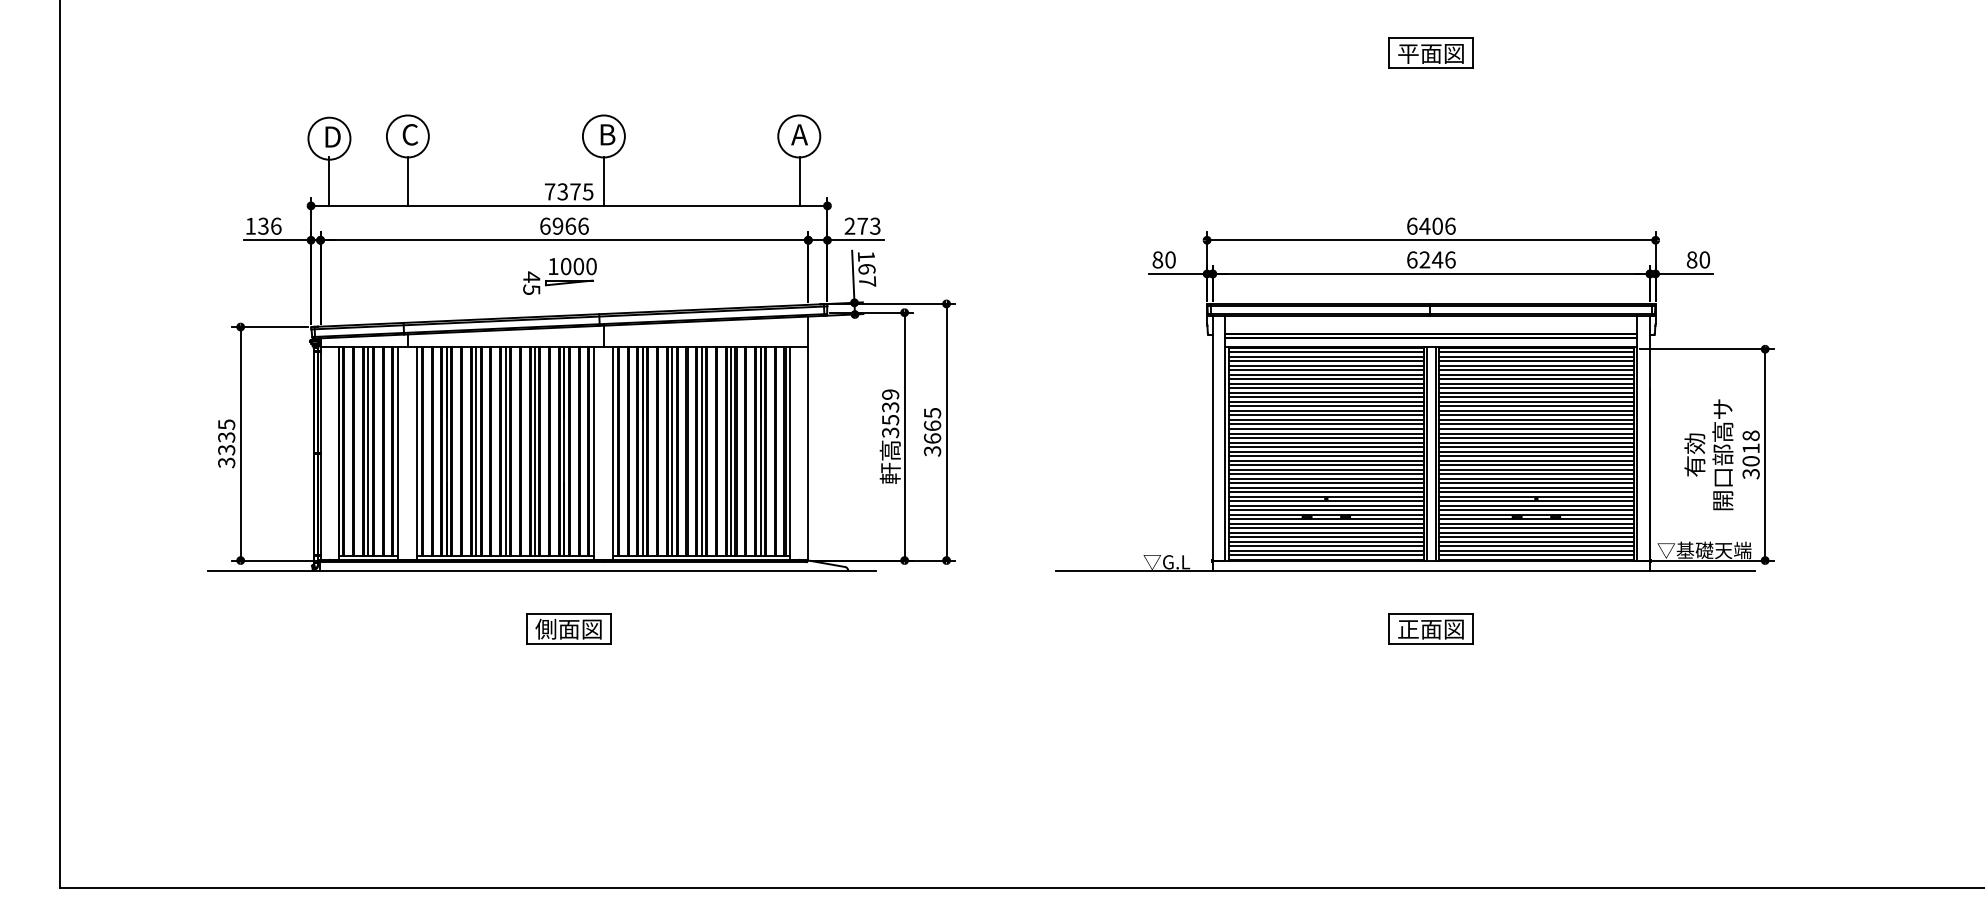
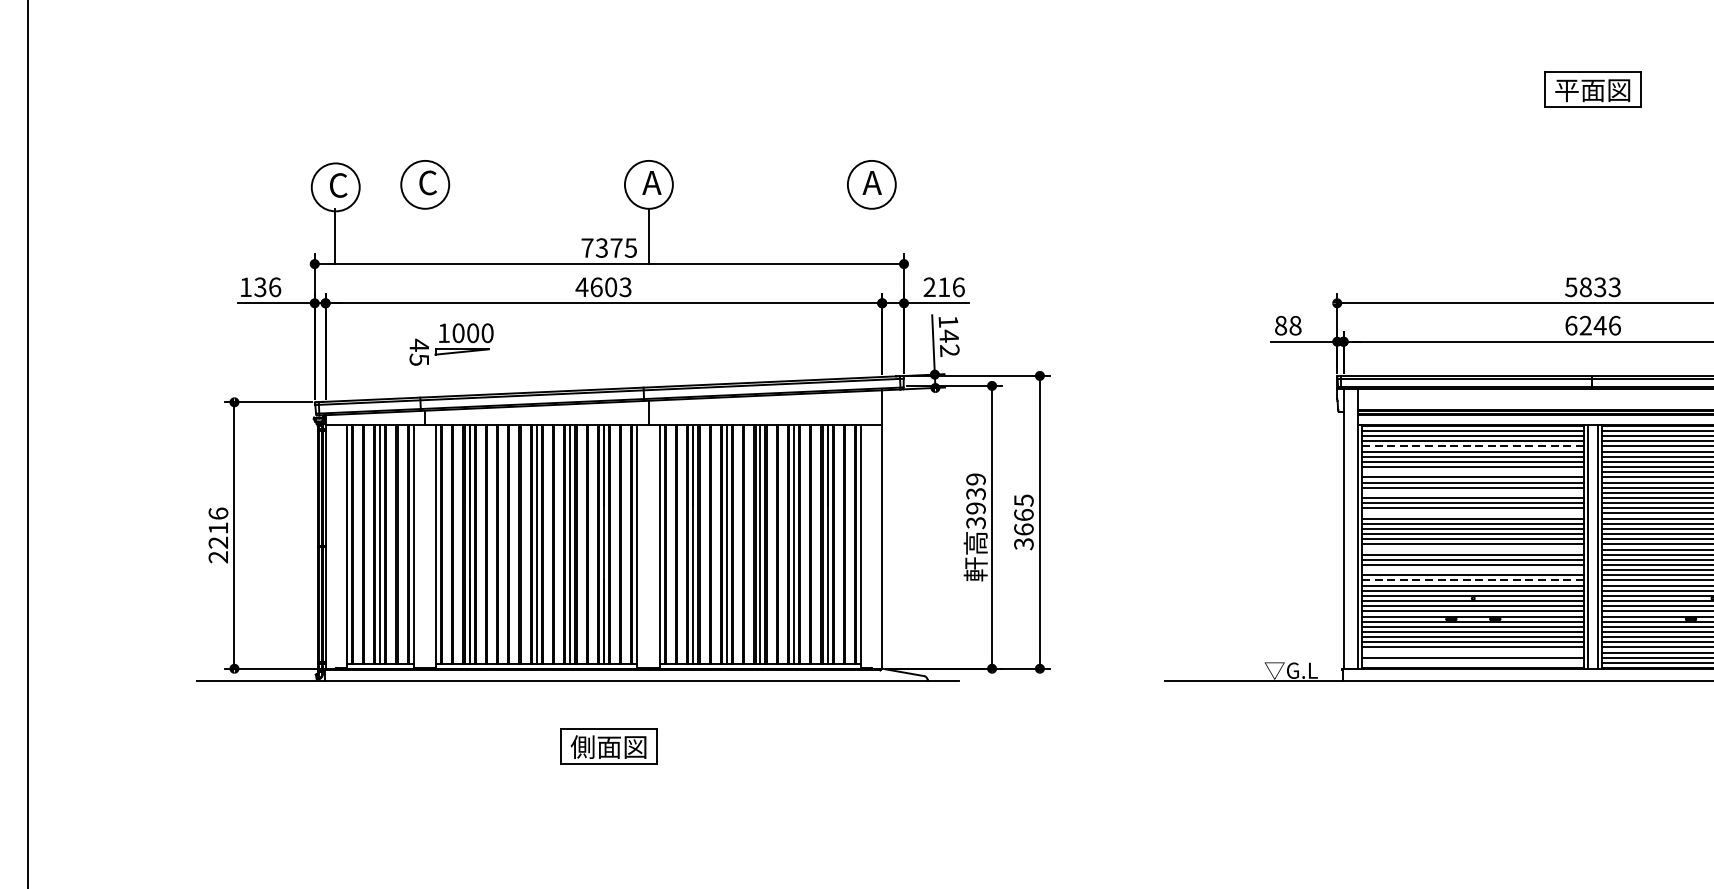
text: (606, 134) -> (651, 182), B -> A
text: (332, 136) -> (339, 184), D -> C
line: (407, 181) -> (424, 236), removed
line: (799, 181) -> (872, 236), removed
text: (563, 225) -> (602, 286), 6966 -> 4603
text: (868, 225) -> (950, 286), 273 -> 216
text: (1430, 225) -> (1592, 286), 6406 -> 5833
text: (1170, 259) -> (1295, 325), 80 -> 88
text: (867, 275) -> (949, 343), 167 -> 142
part: (559, 276) -> (451, 344), moved
line: (1326, 365) -> (1473, 446), solid -> dashed
line: (1326, 388) -> (1473, 472), removed
line: (1326, 406) -> (1473, 492), removed
text: (890, 420) -> (975, 508), 3539 -> 3939
line: (1326, 424) -> (1473, 513), removed
text: (226, 443) -> (218, 535), 3335 -> 2216
line: (476, 451) -> (503, 544), removed
line: (1326, 456) -> (1473, 550), removed
line: (1326, 474) -> (1473, 570), removed
line: (1326, 483) -> (1473, 580), solid -> dashed
line: (1326, 546) -> (1473, 652), removed
line: (1326, 555) -> (1473, 662), removed
part: (1430, 628) -> (1592, 746), removed

